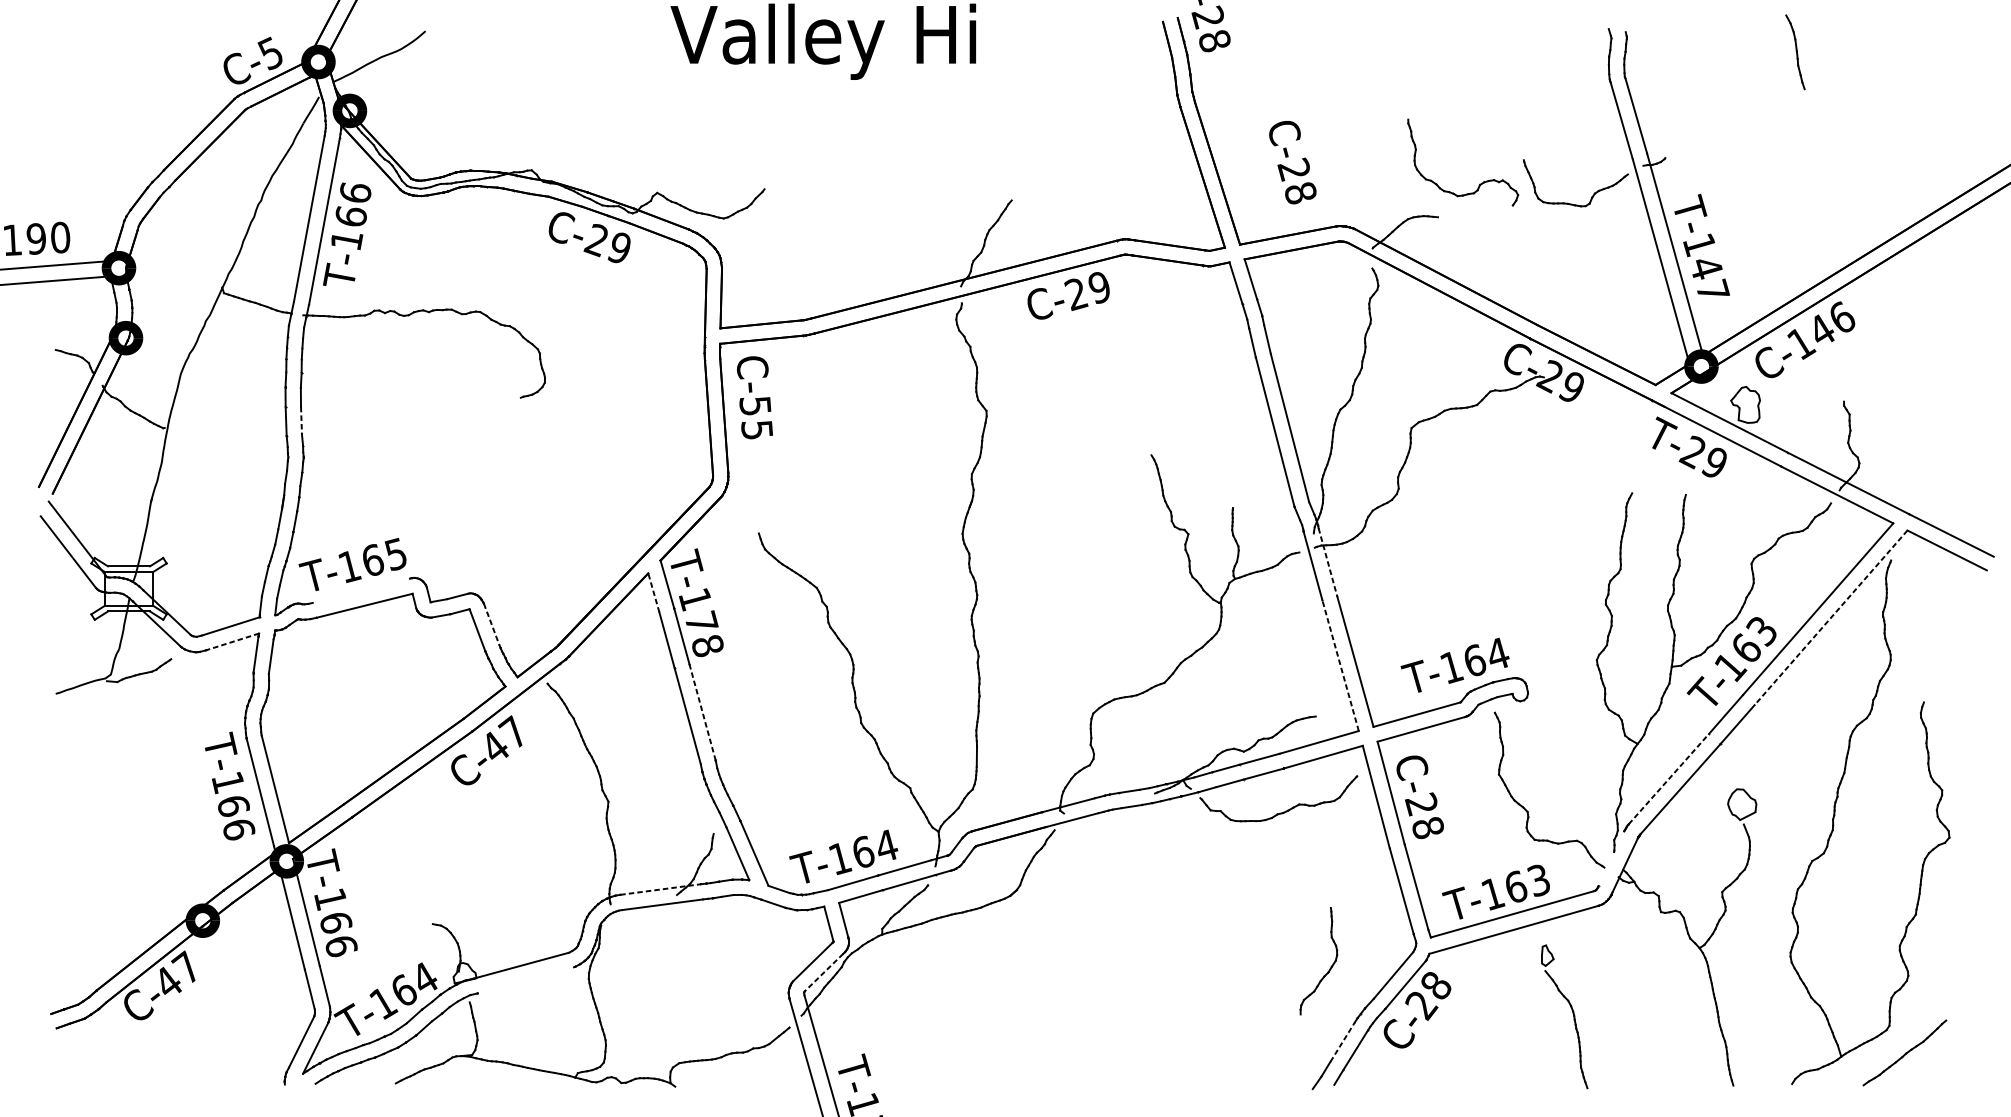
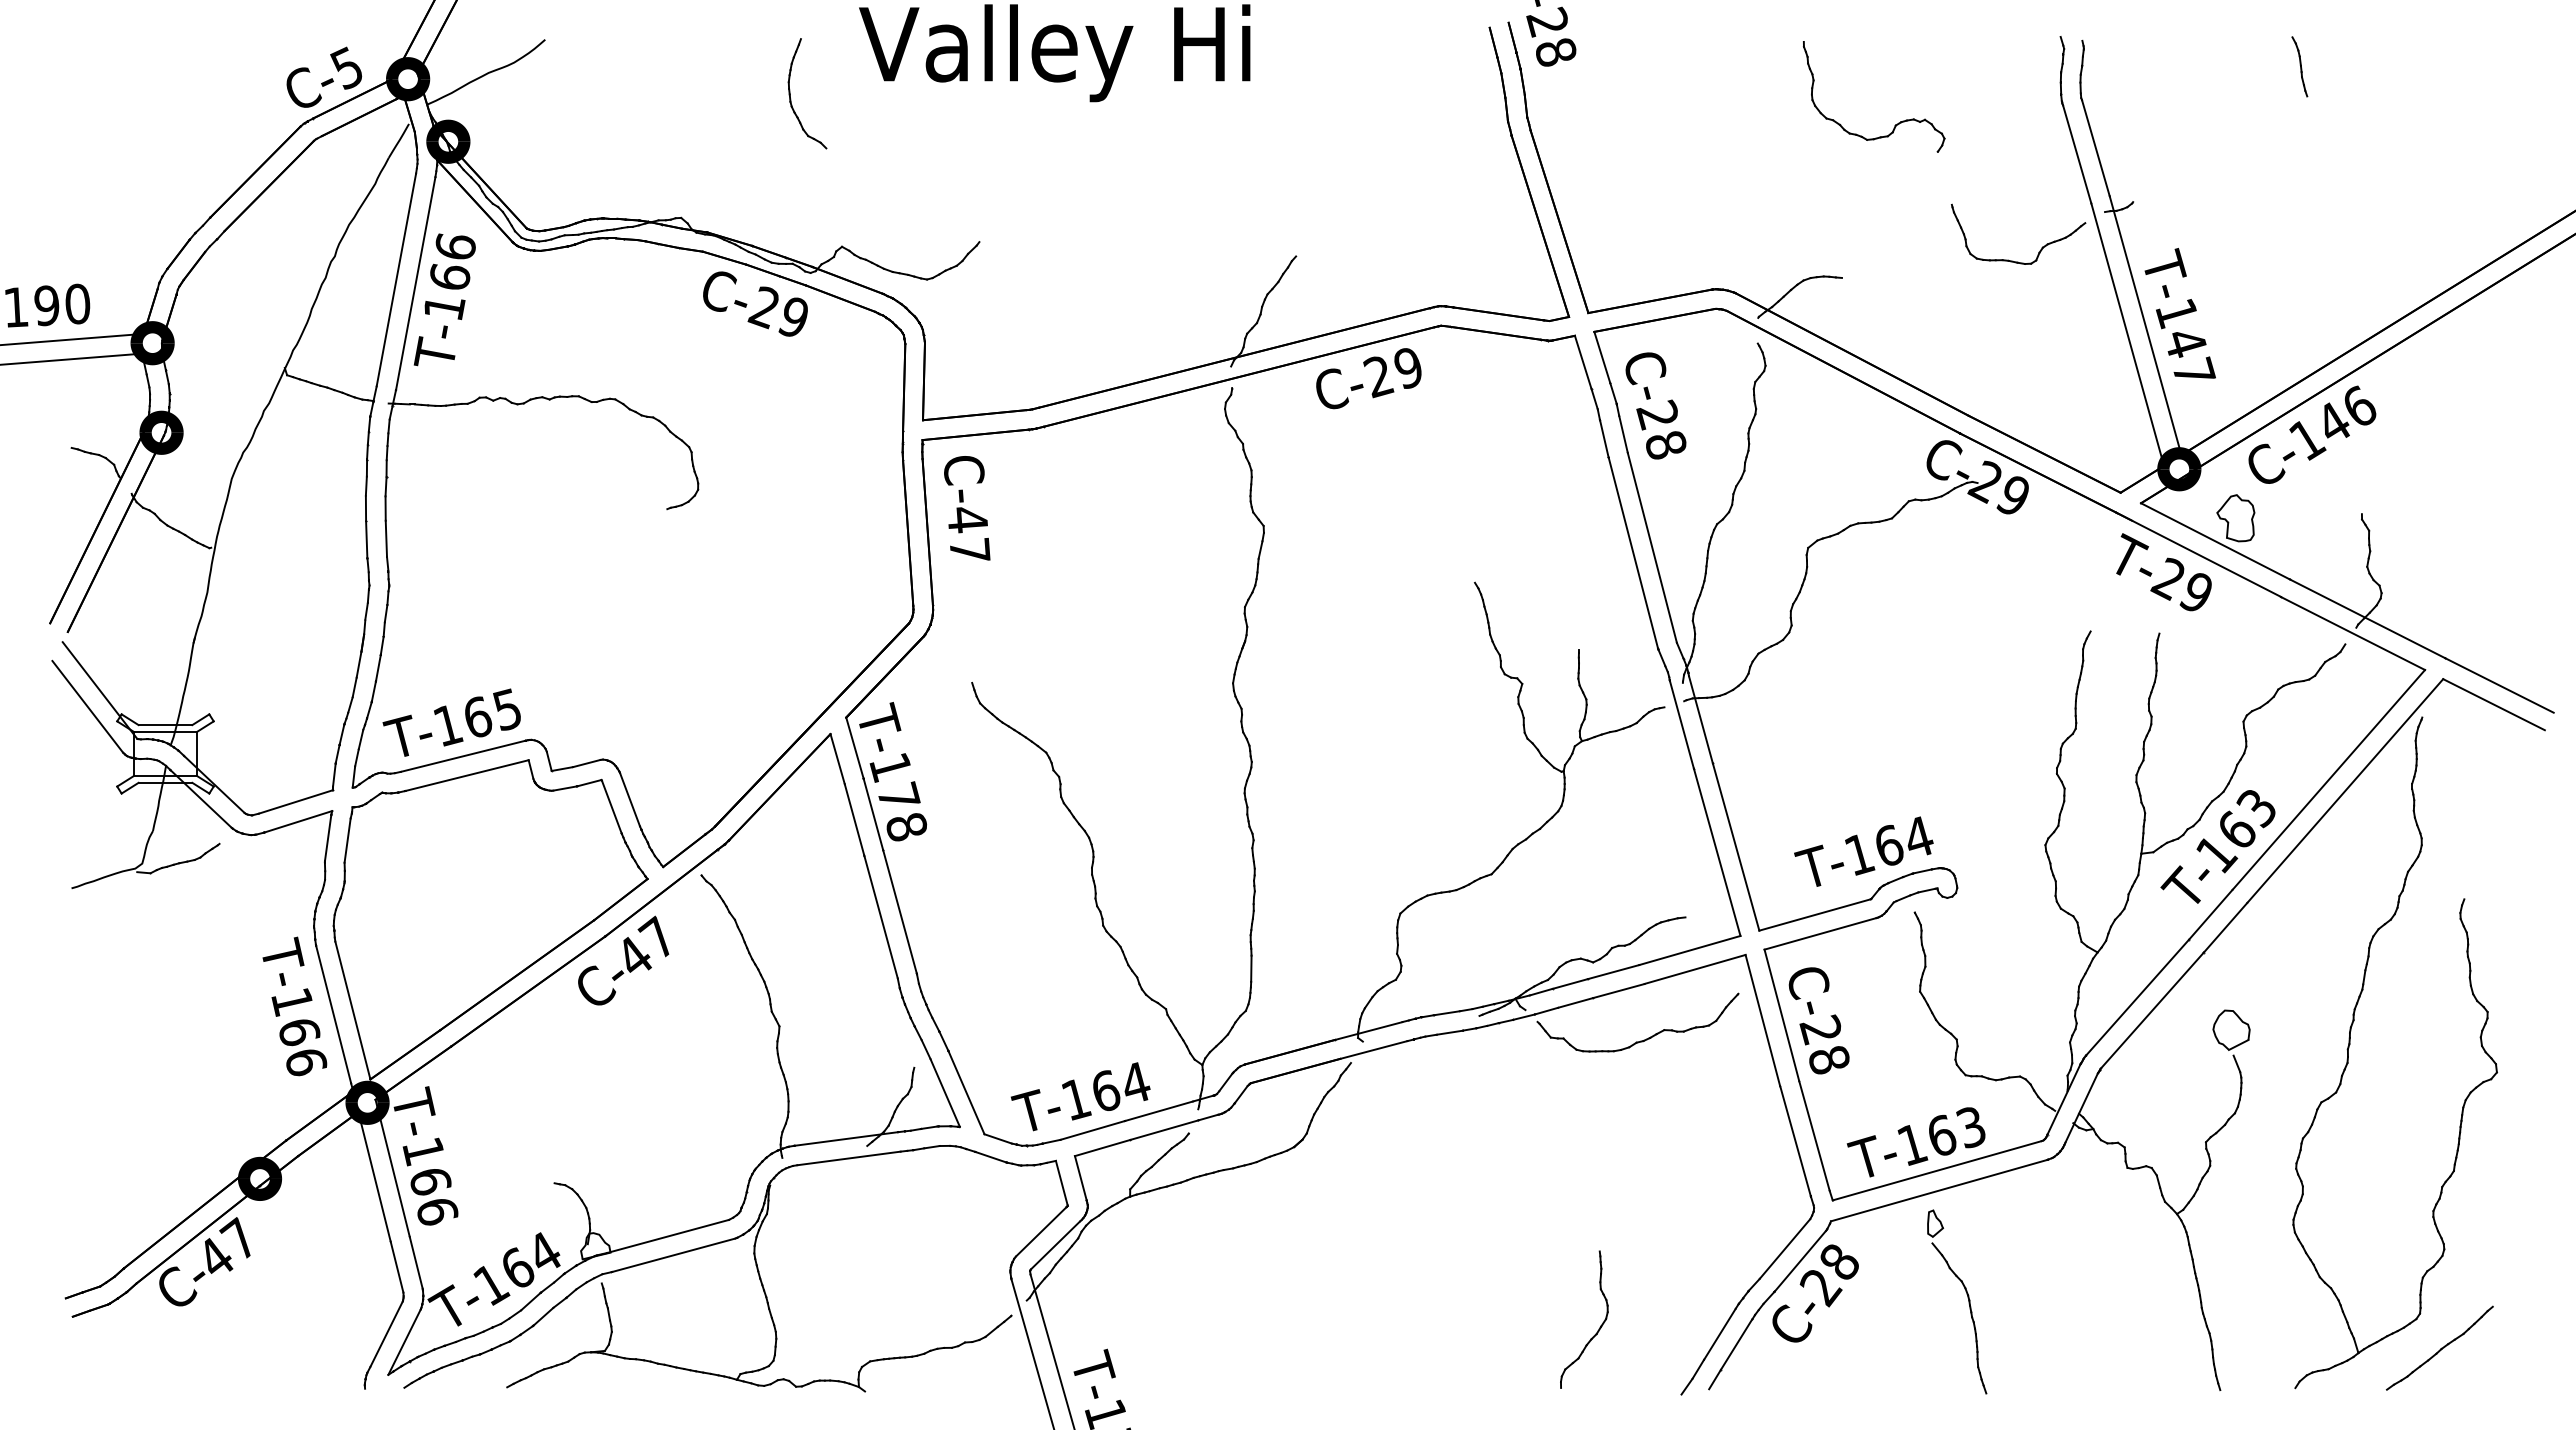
part: (1795, 52) -> (2299, 66), size x0.62
part: (617, 73) -> (790, 93), added
text: (1292, 162) -> (1655, 405), moved
part: (1479, 184) -> (1895, 124), moved
text: (756, 417) -> (968, 534), C-55 -> C-47
line: (301, 421) -> (386, 539), dashed -> solid
line: (1328, 562) -> (1701, 720), dashed -> solid
line: (360, 590) -> (462, 755), added
line: (653, 592) -> (837, 758), dashed -> solid
line: (1831, 618) -> (2345, 791), dashed -> solid
line: (492, 624) -> (630, 799), dashed -> solid
line: (232, 641) -> (298, 821), dashed -> solid
line: (1340, 665) -> (1717, 852), dashed -> solid
line: (702, 711) -> (900, 911), dashed -> solid
line: (1669, 779) -> (2138, 997), dashed -> solid
line: (1611, 858) -> (2063, 1099), added
line: (660, 889) -> (846, 1138), dashed -> solid
part: (1330, 967) -> (1599, 1327), moved
line: (823, 972) -> (1055, 1245), dashed -> solid
line: (525, 980) -> (673, 1255), added
part: (1572, 1014) -> (1967, 1298), moved
line: (1342, 1042) -> (1719, 1334), dashed -> solid

